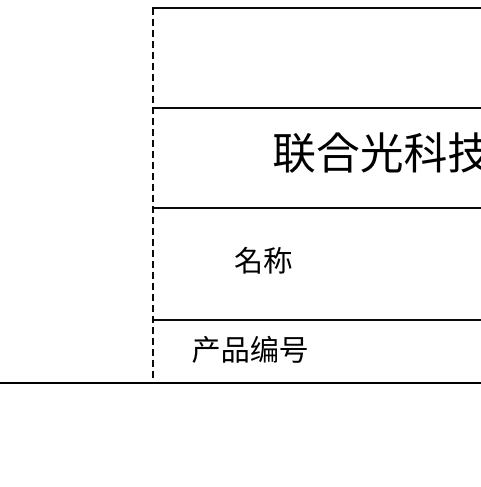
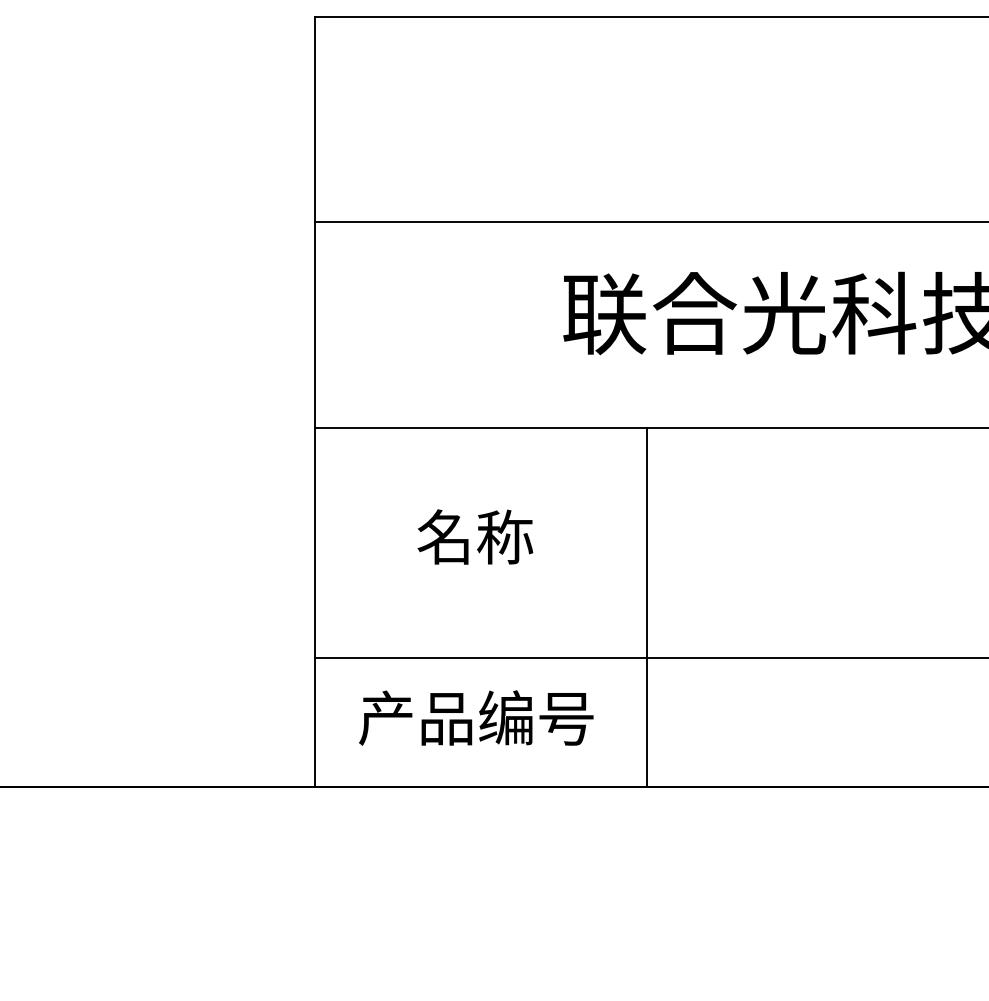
line: (153, 196) -> (315, 403), dashed -> solid
text: (263, 259) -> (476, 535), moved
line: (314, 295) -> (646, 607), added
text: (249, 349) -> (476, 718), moved

